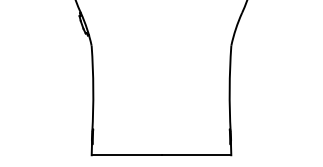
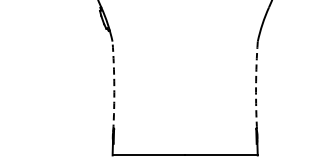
arc: (93, 89) -> (114, 87), solid -> dashed
arc: (229, 89) -> (255, 87), solid -> dashed

